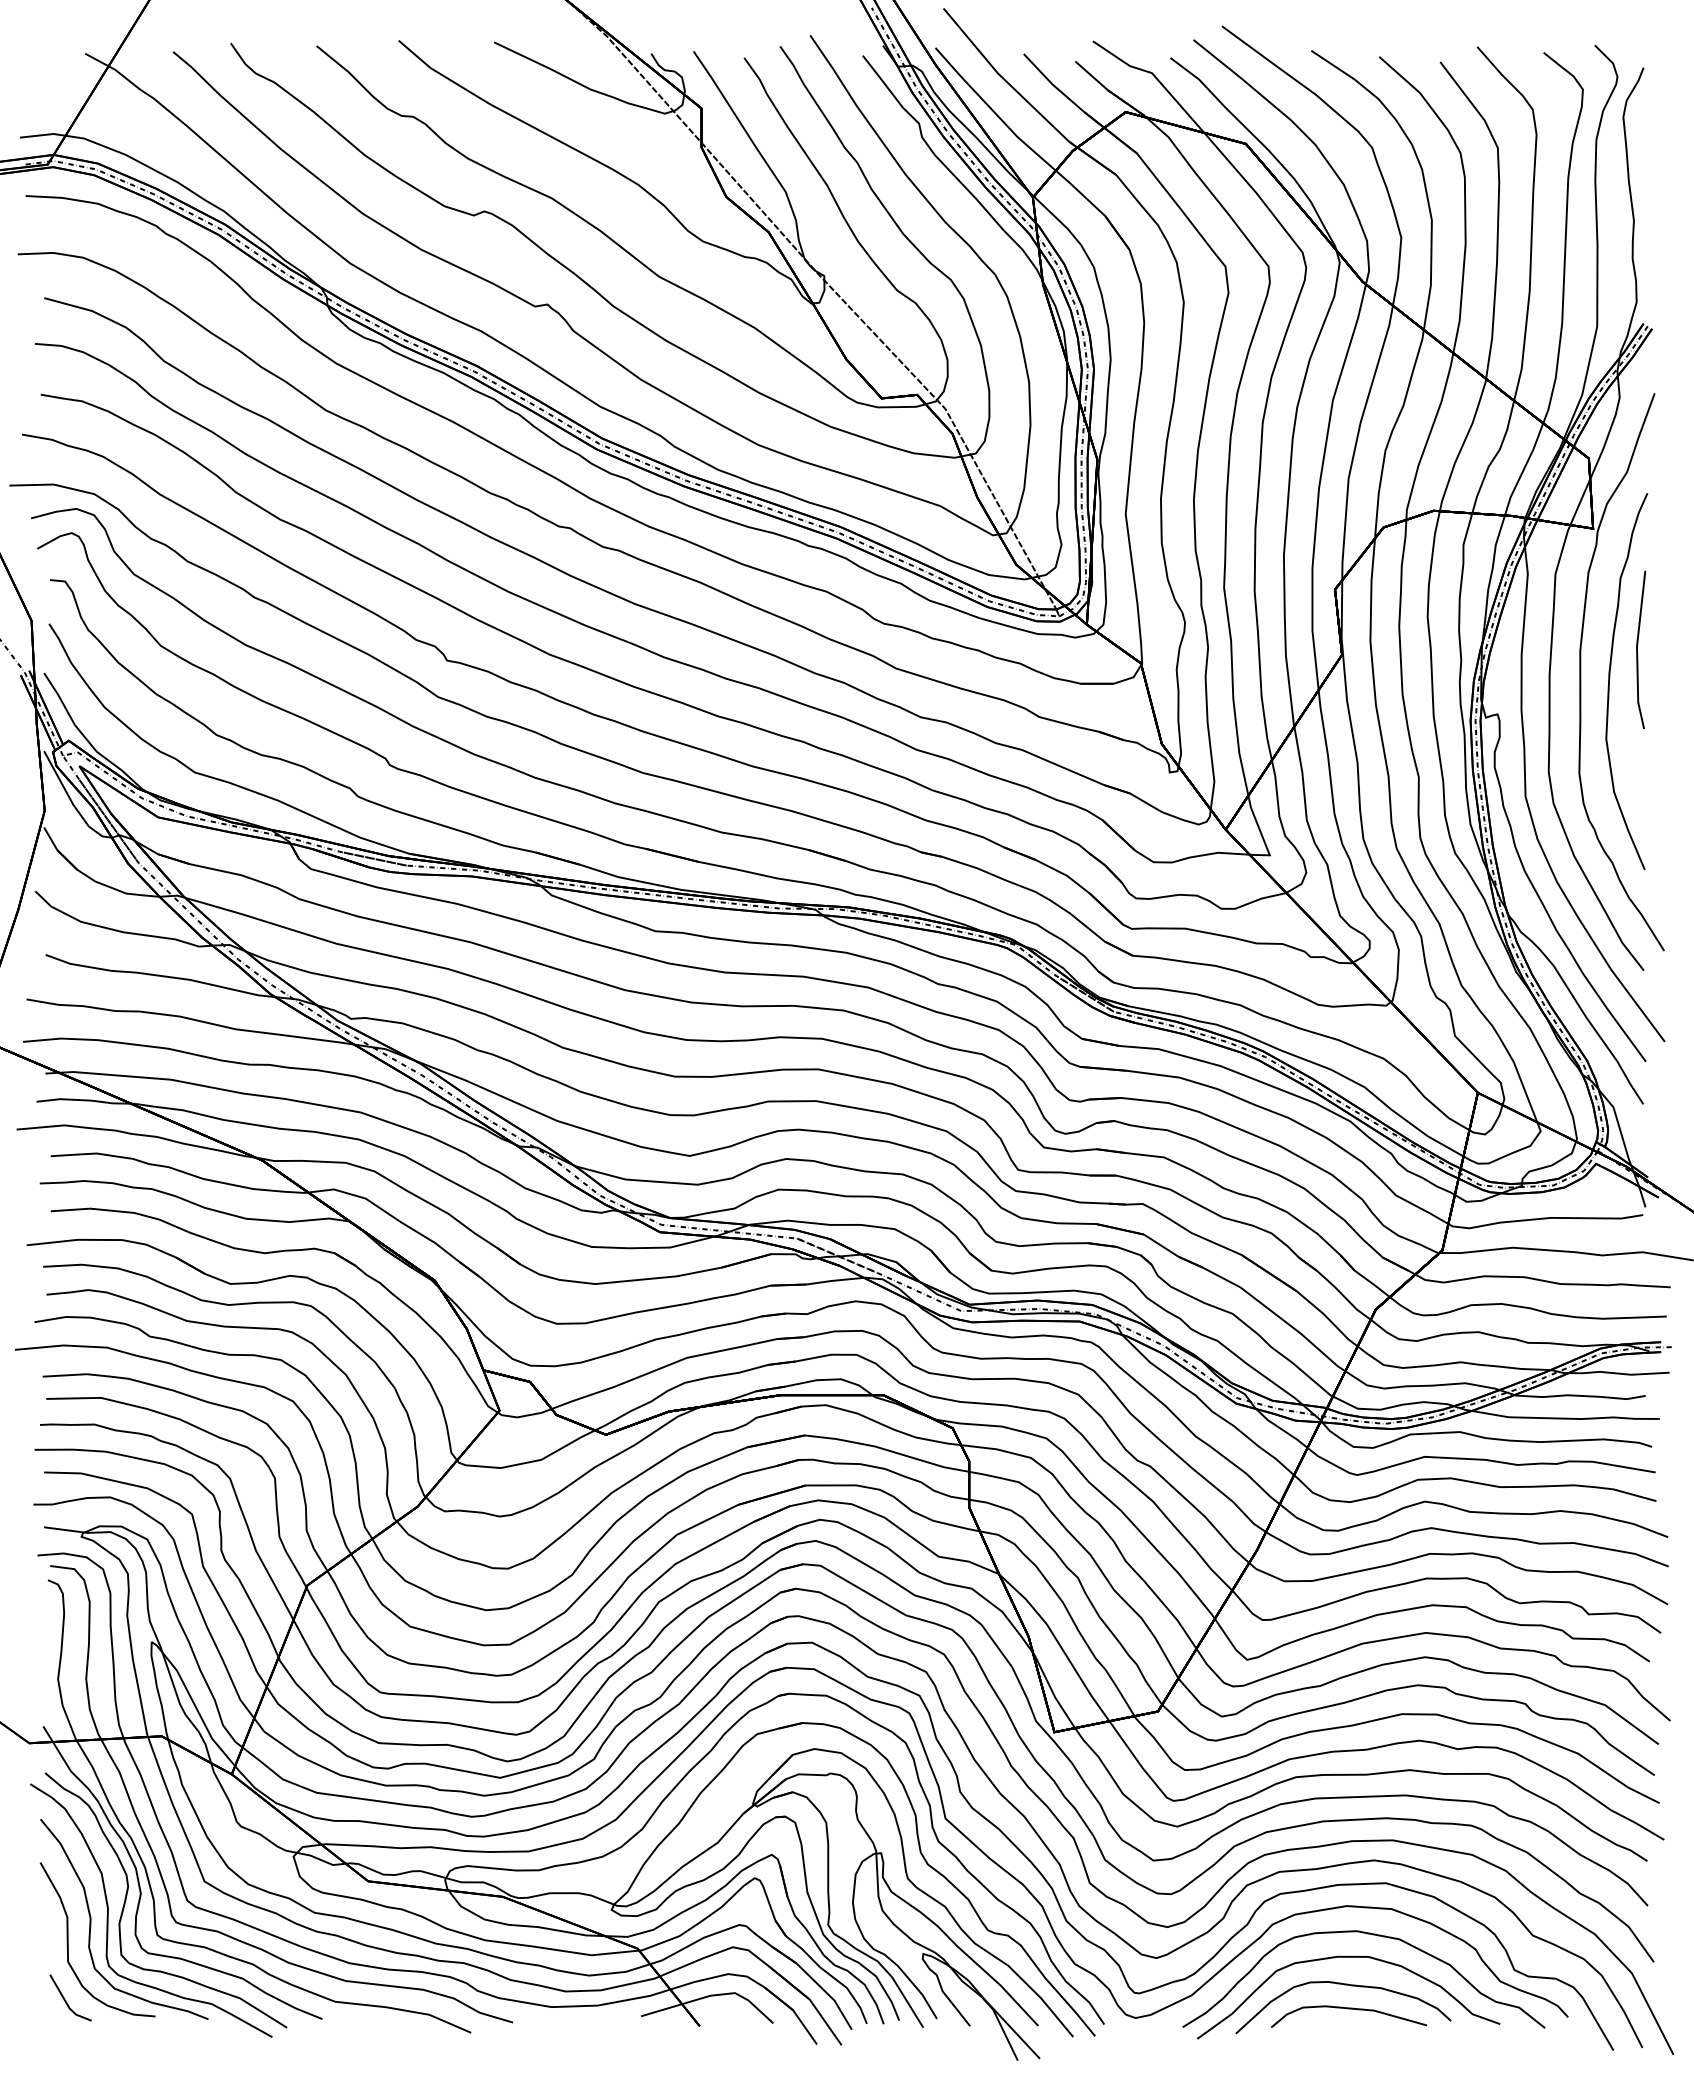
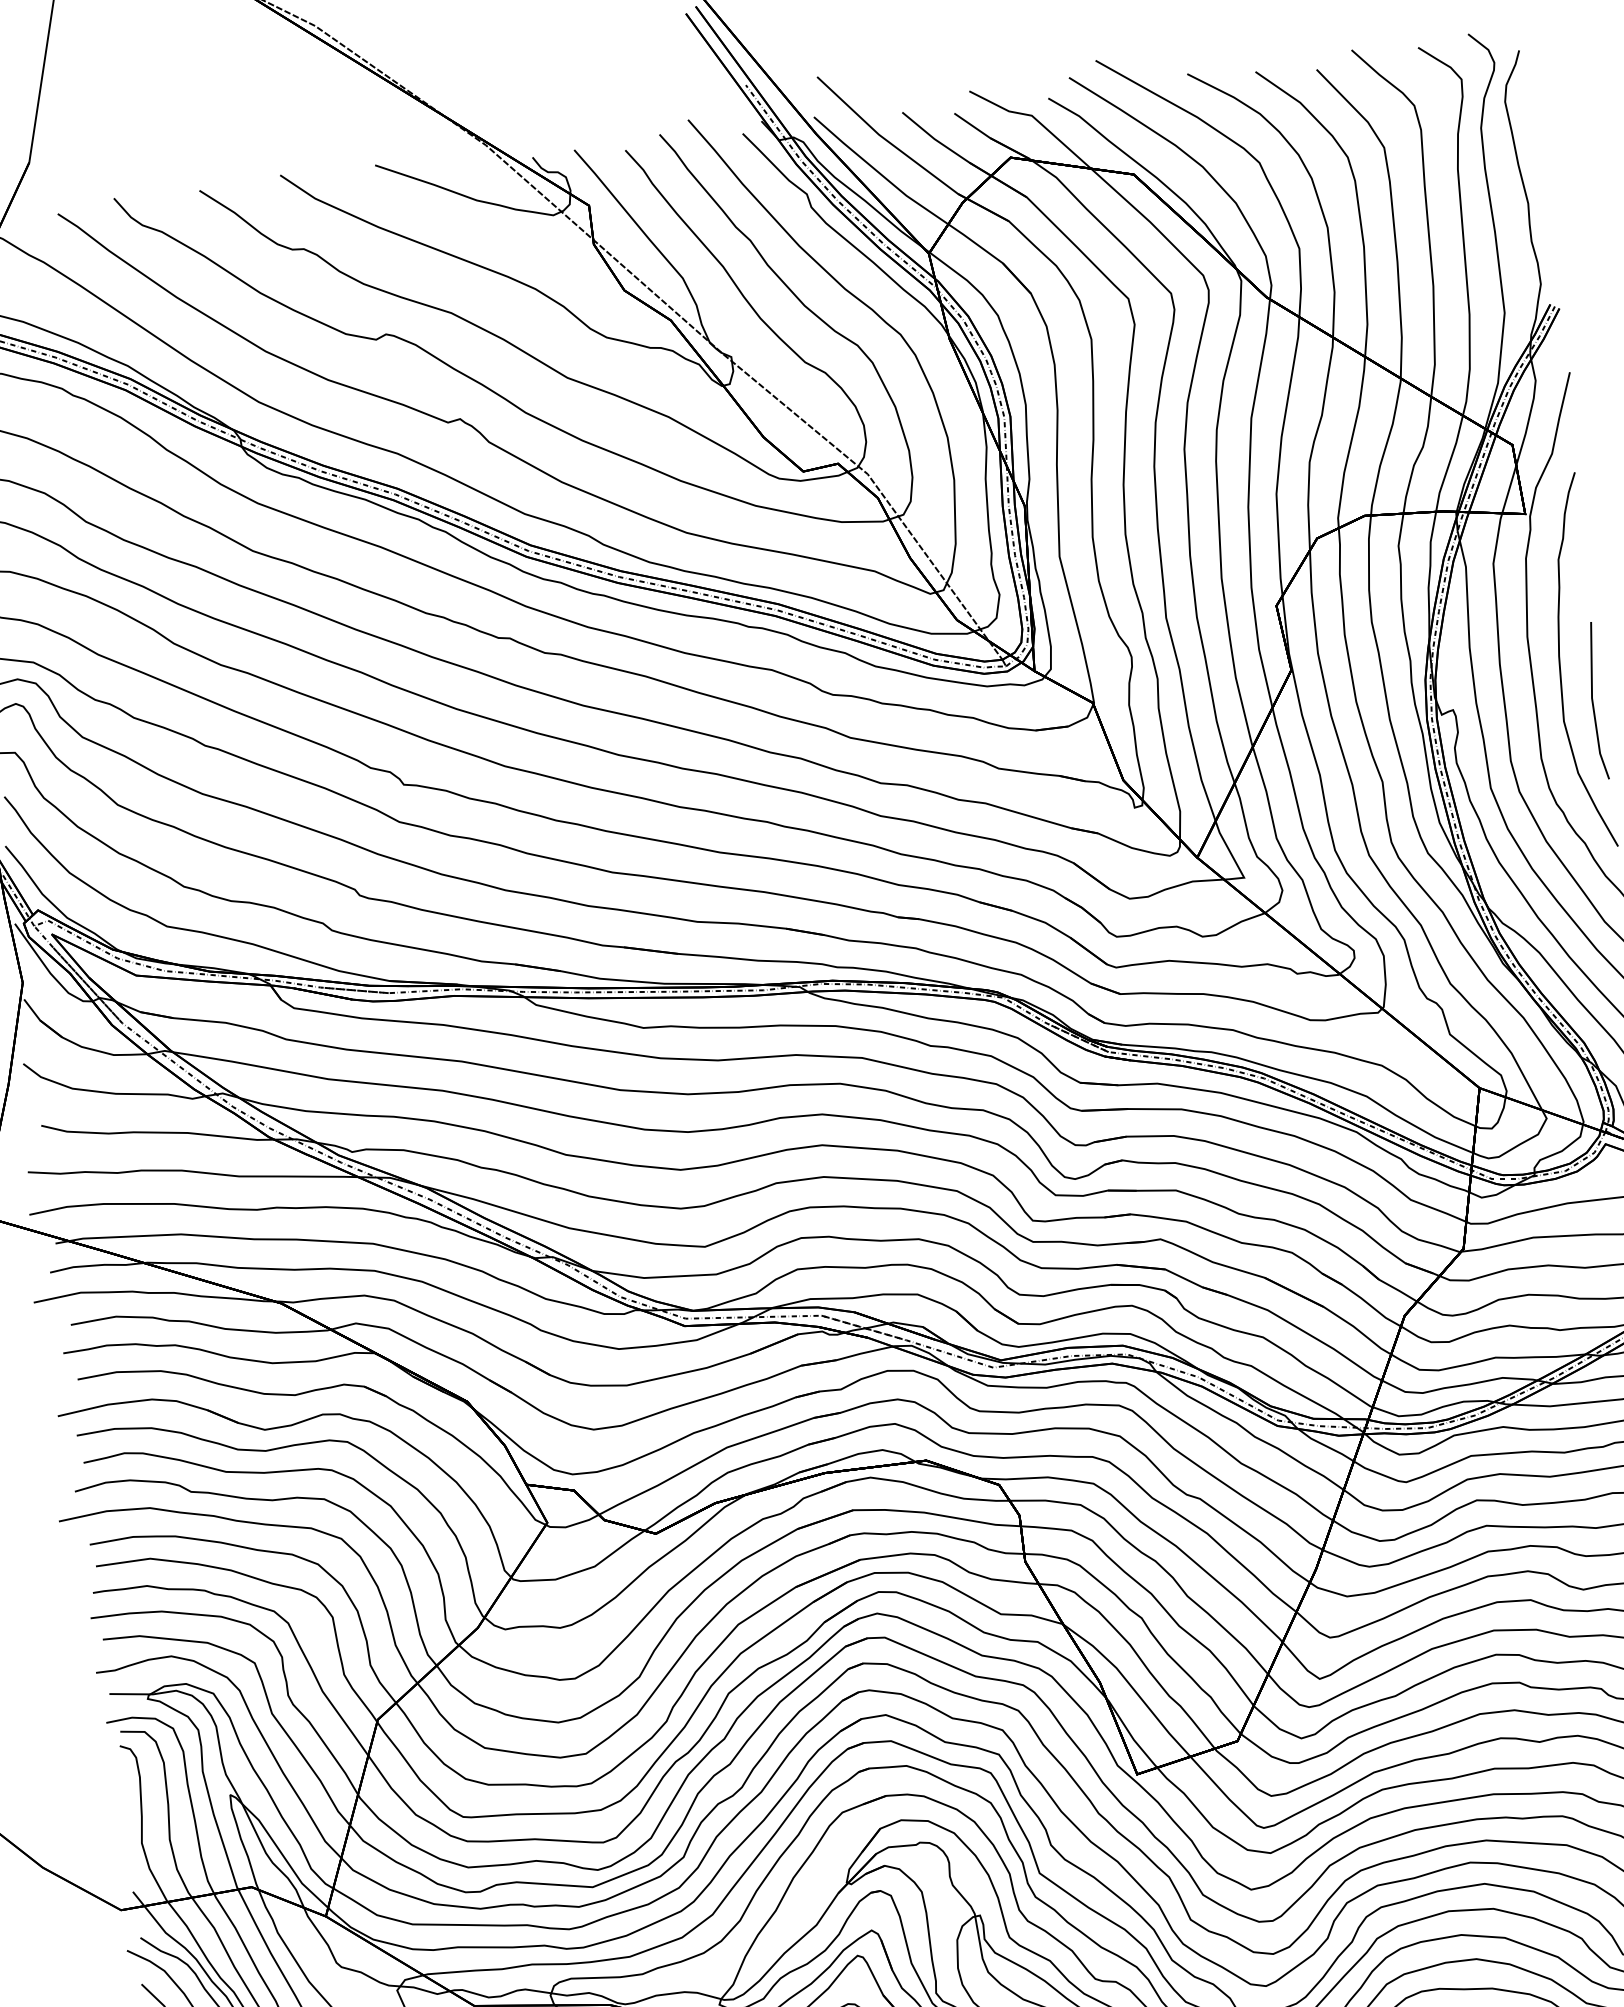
line: (1637, 649) -> (1592, 701), moved

